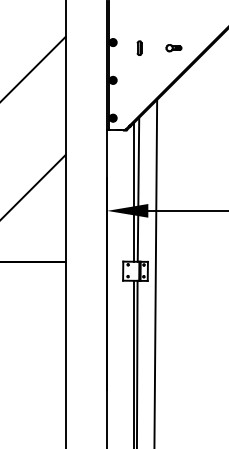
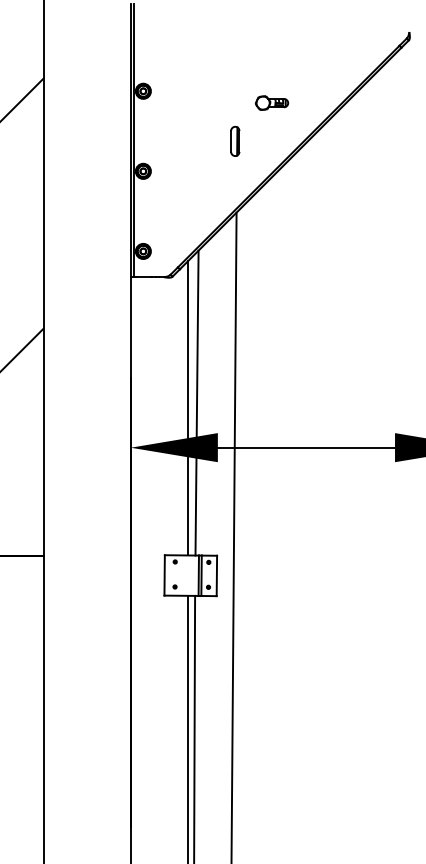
part: (139, 47) -> (235, 139), moved

